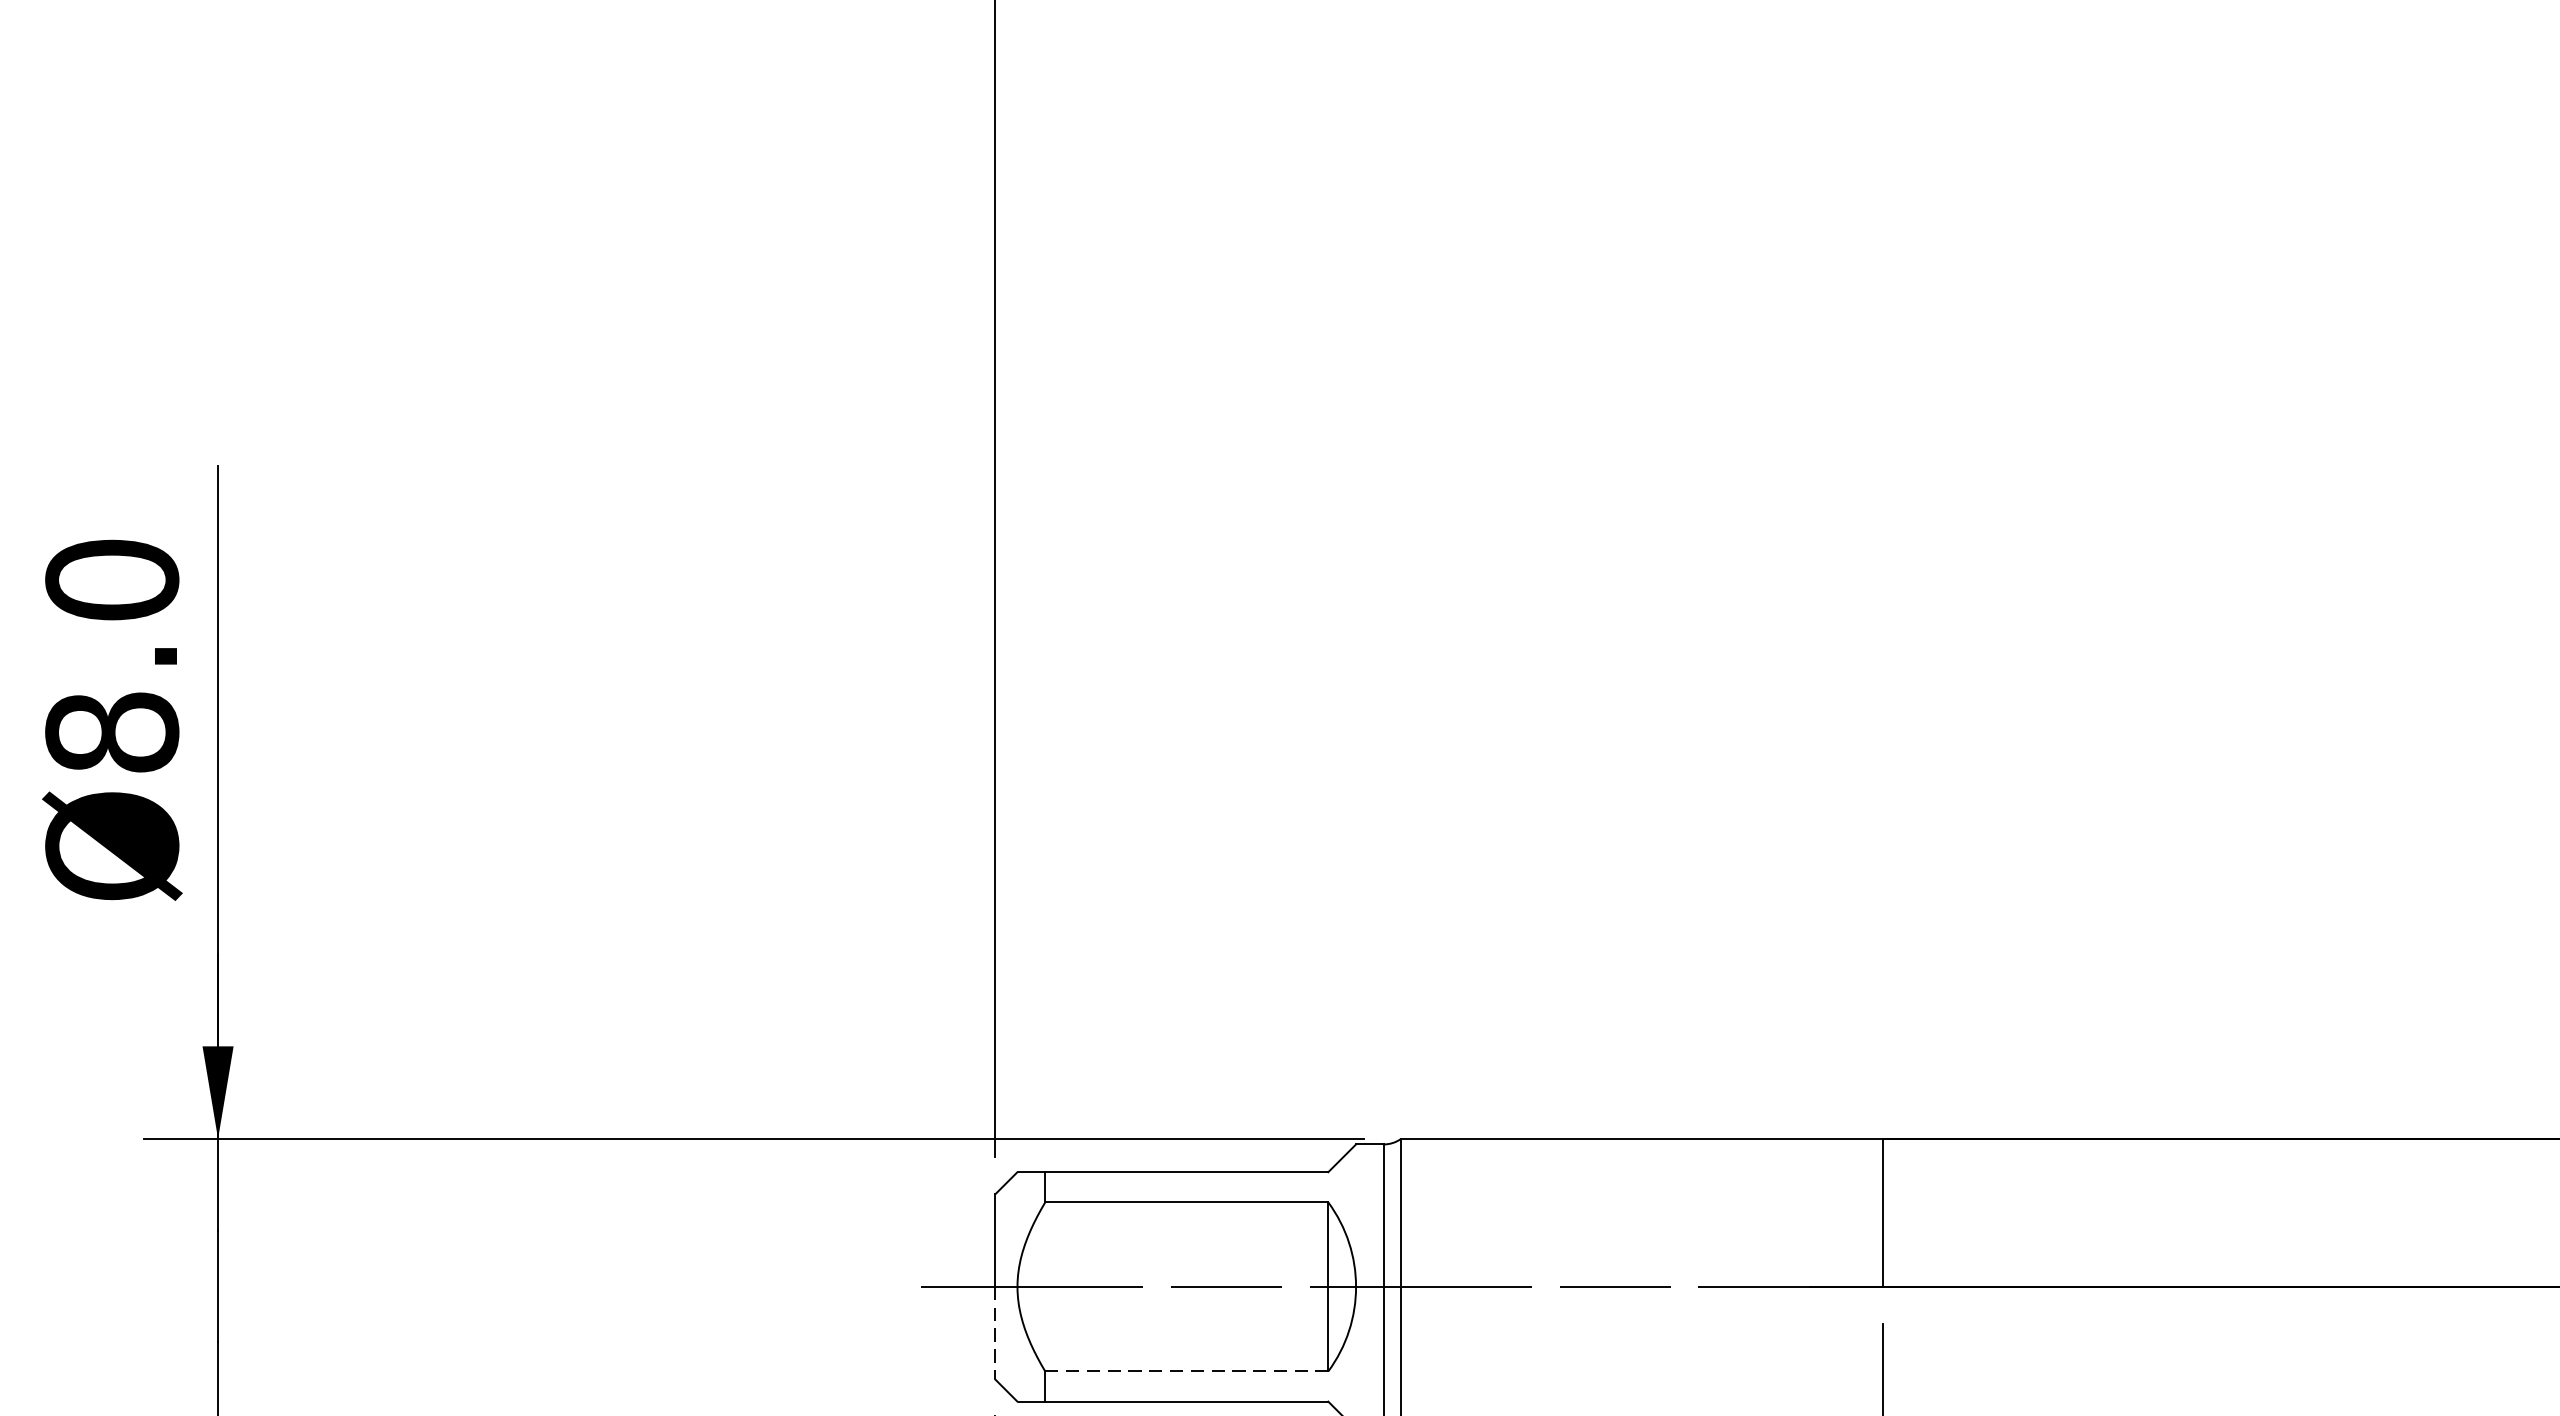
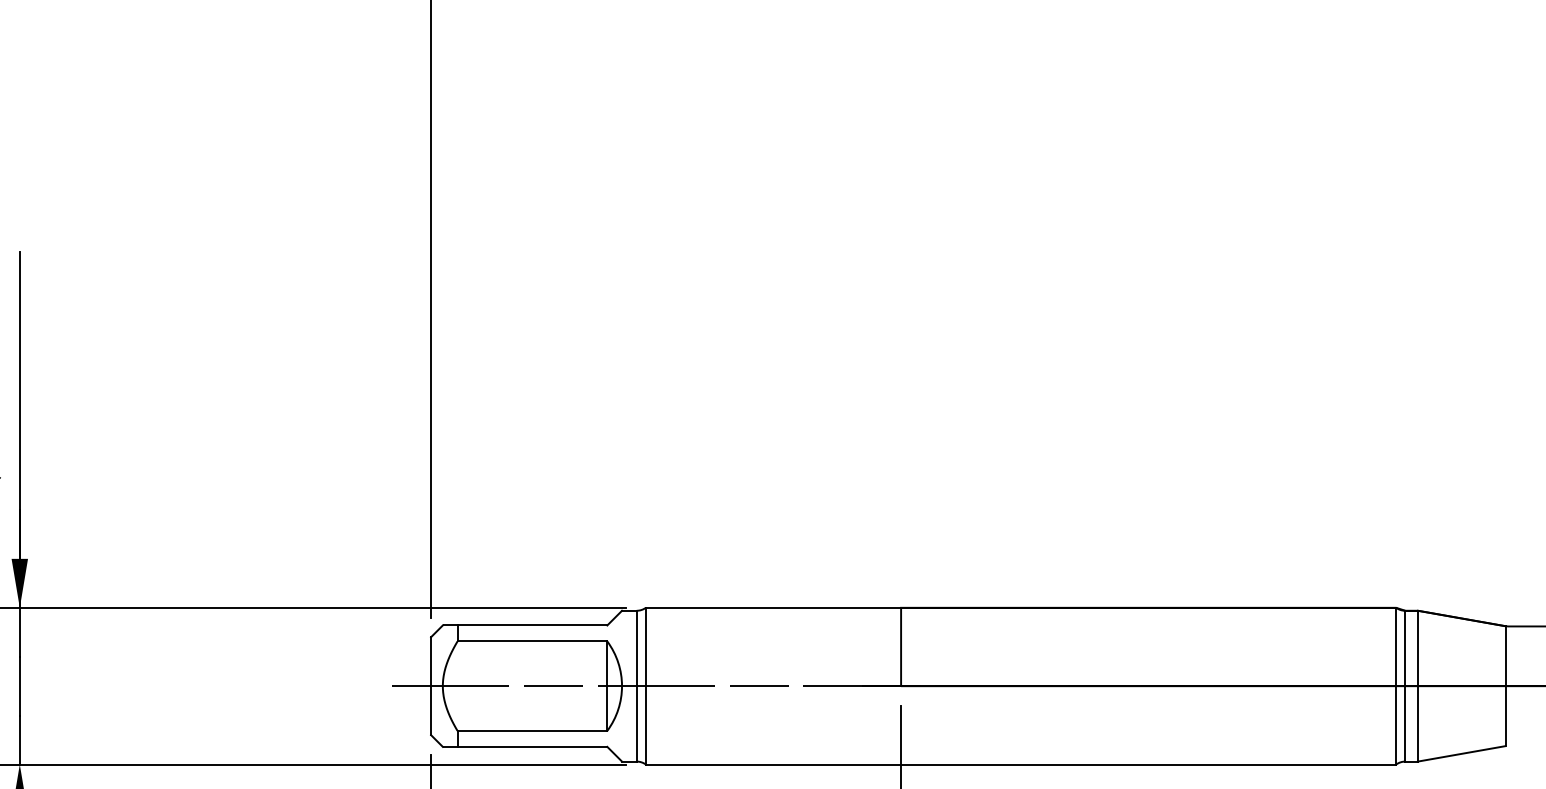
line: (996, 1334) -> (431, 711), dashed -> solid
line: (1186, 1370) -> (532, 730), dashed -> solid

